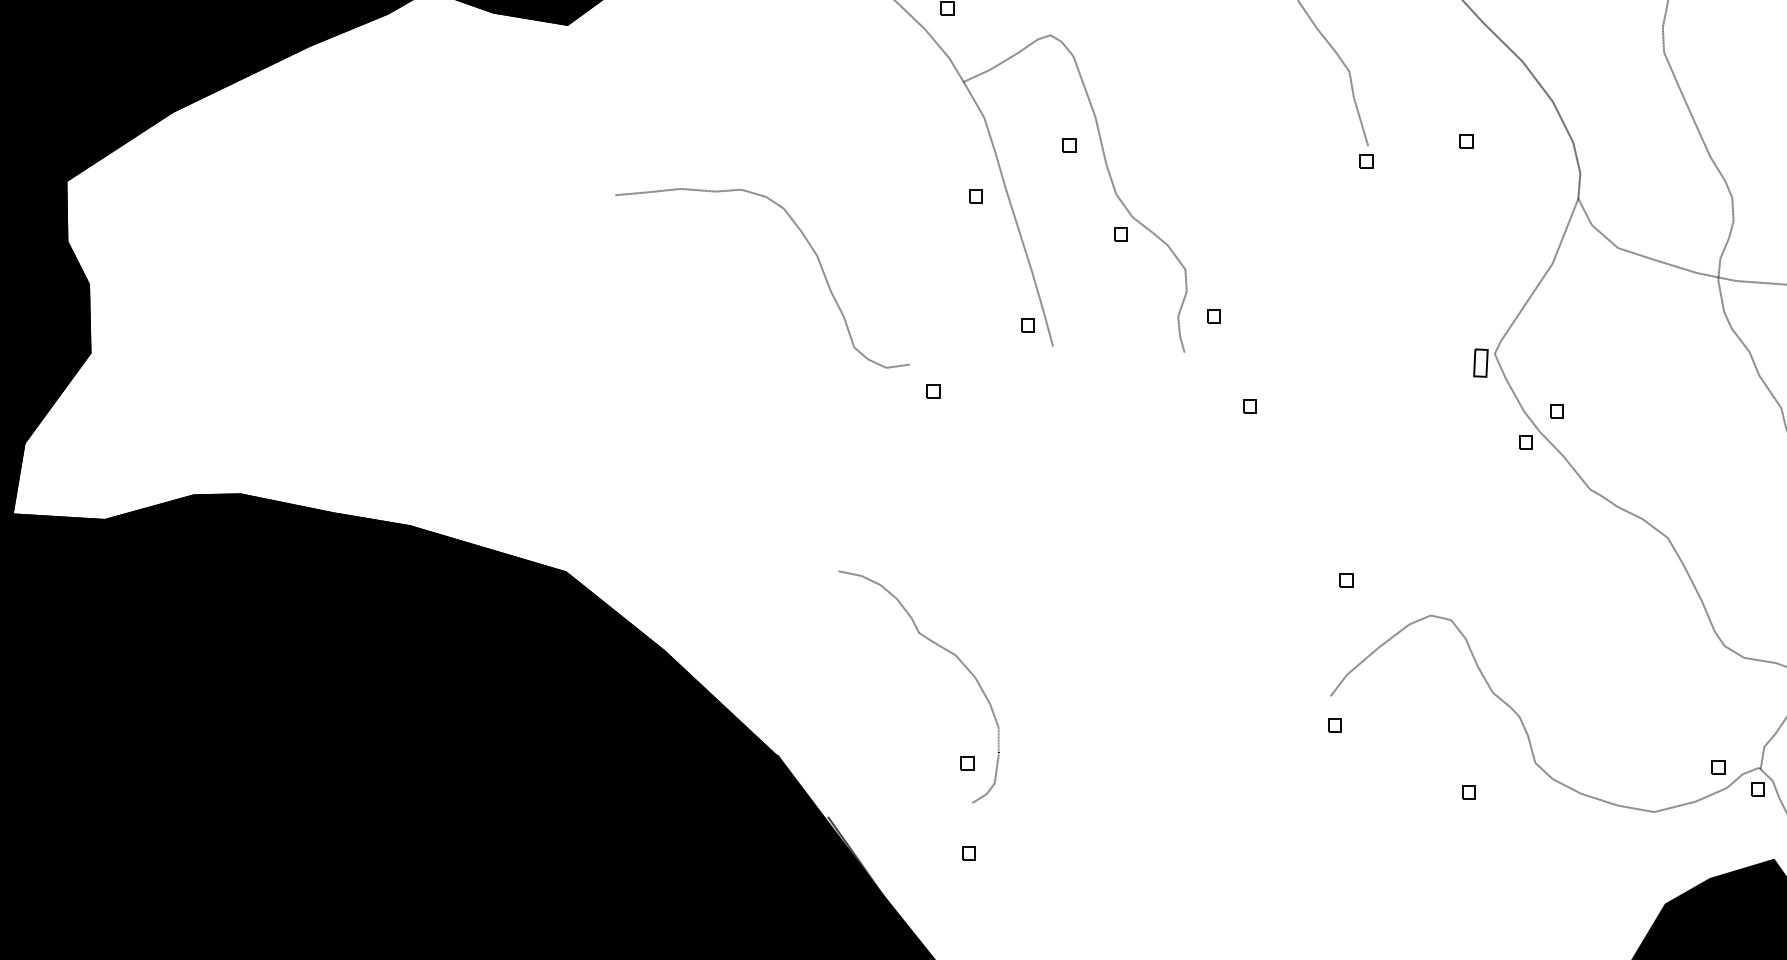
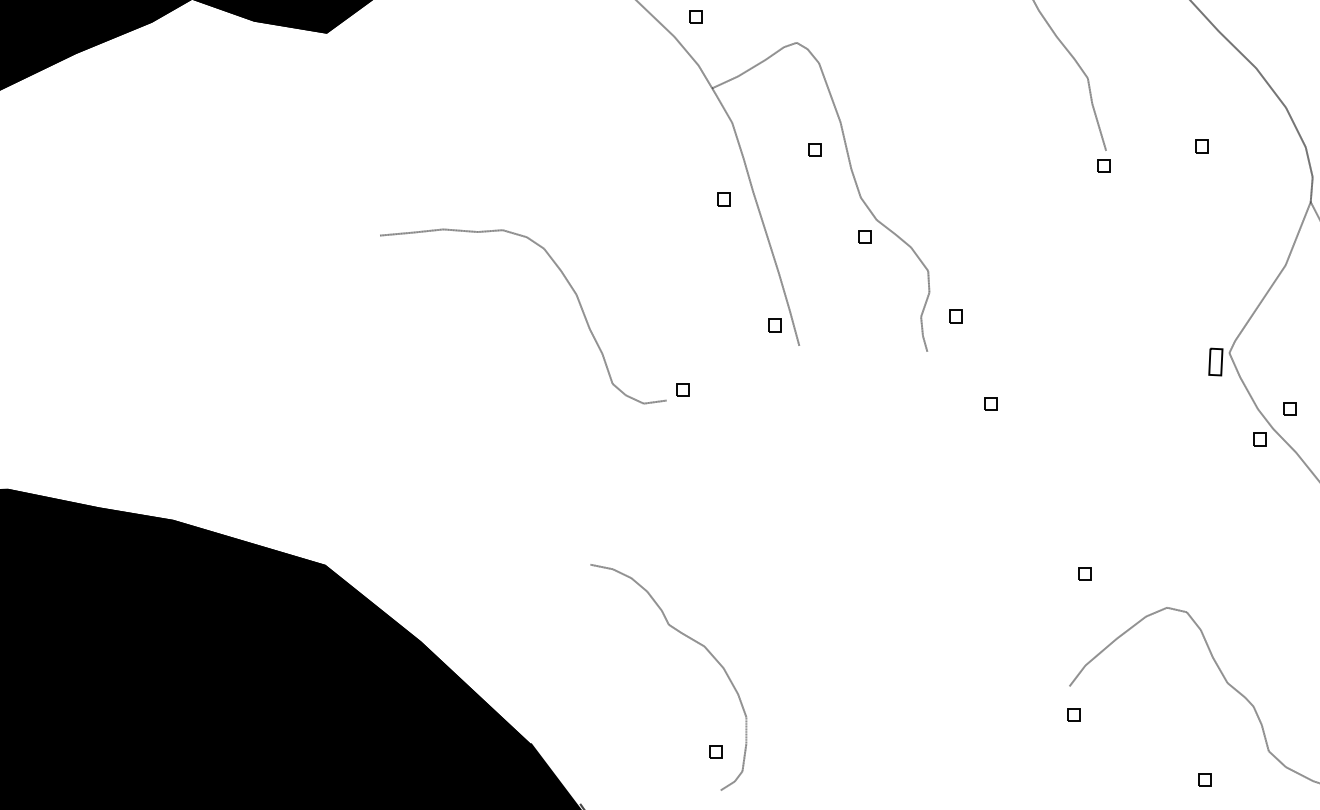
curve: (810, 247) -> (569, 286), moved

